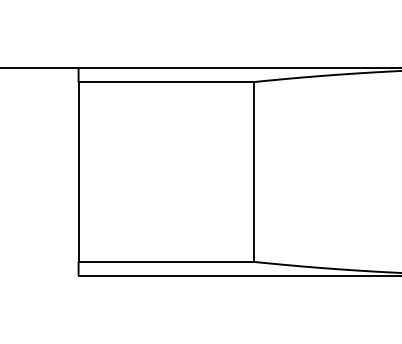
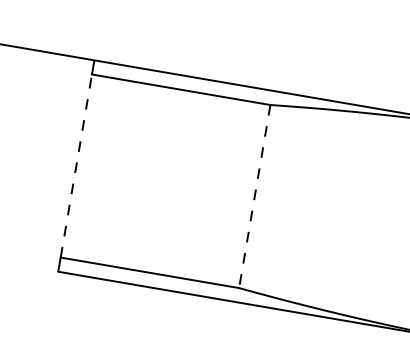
line: (78, 172) -> (76, 166), solid -> dashed
line: (253, 172) -> (254, 196), solid -> dashed

